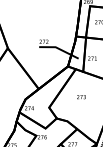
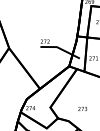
text: (81, 97) -> (82, 109), moved

